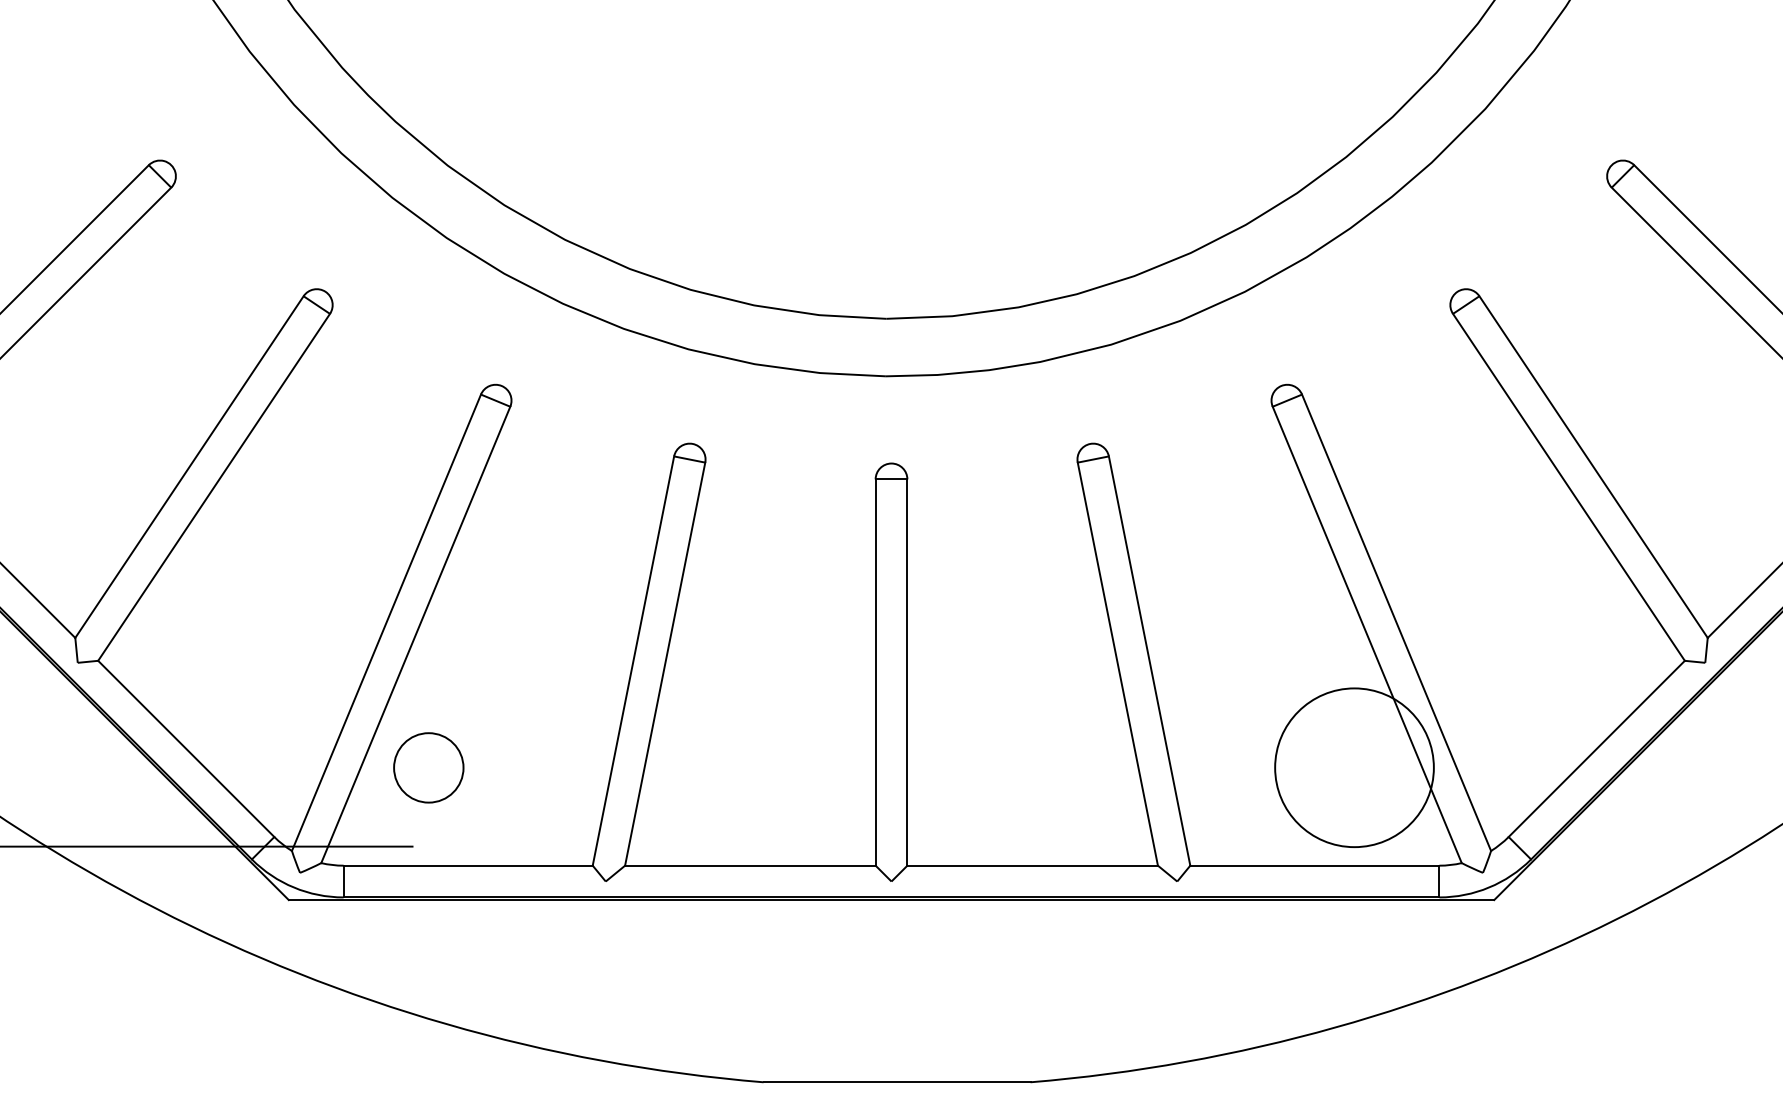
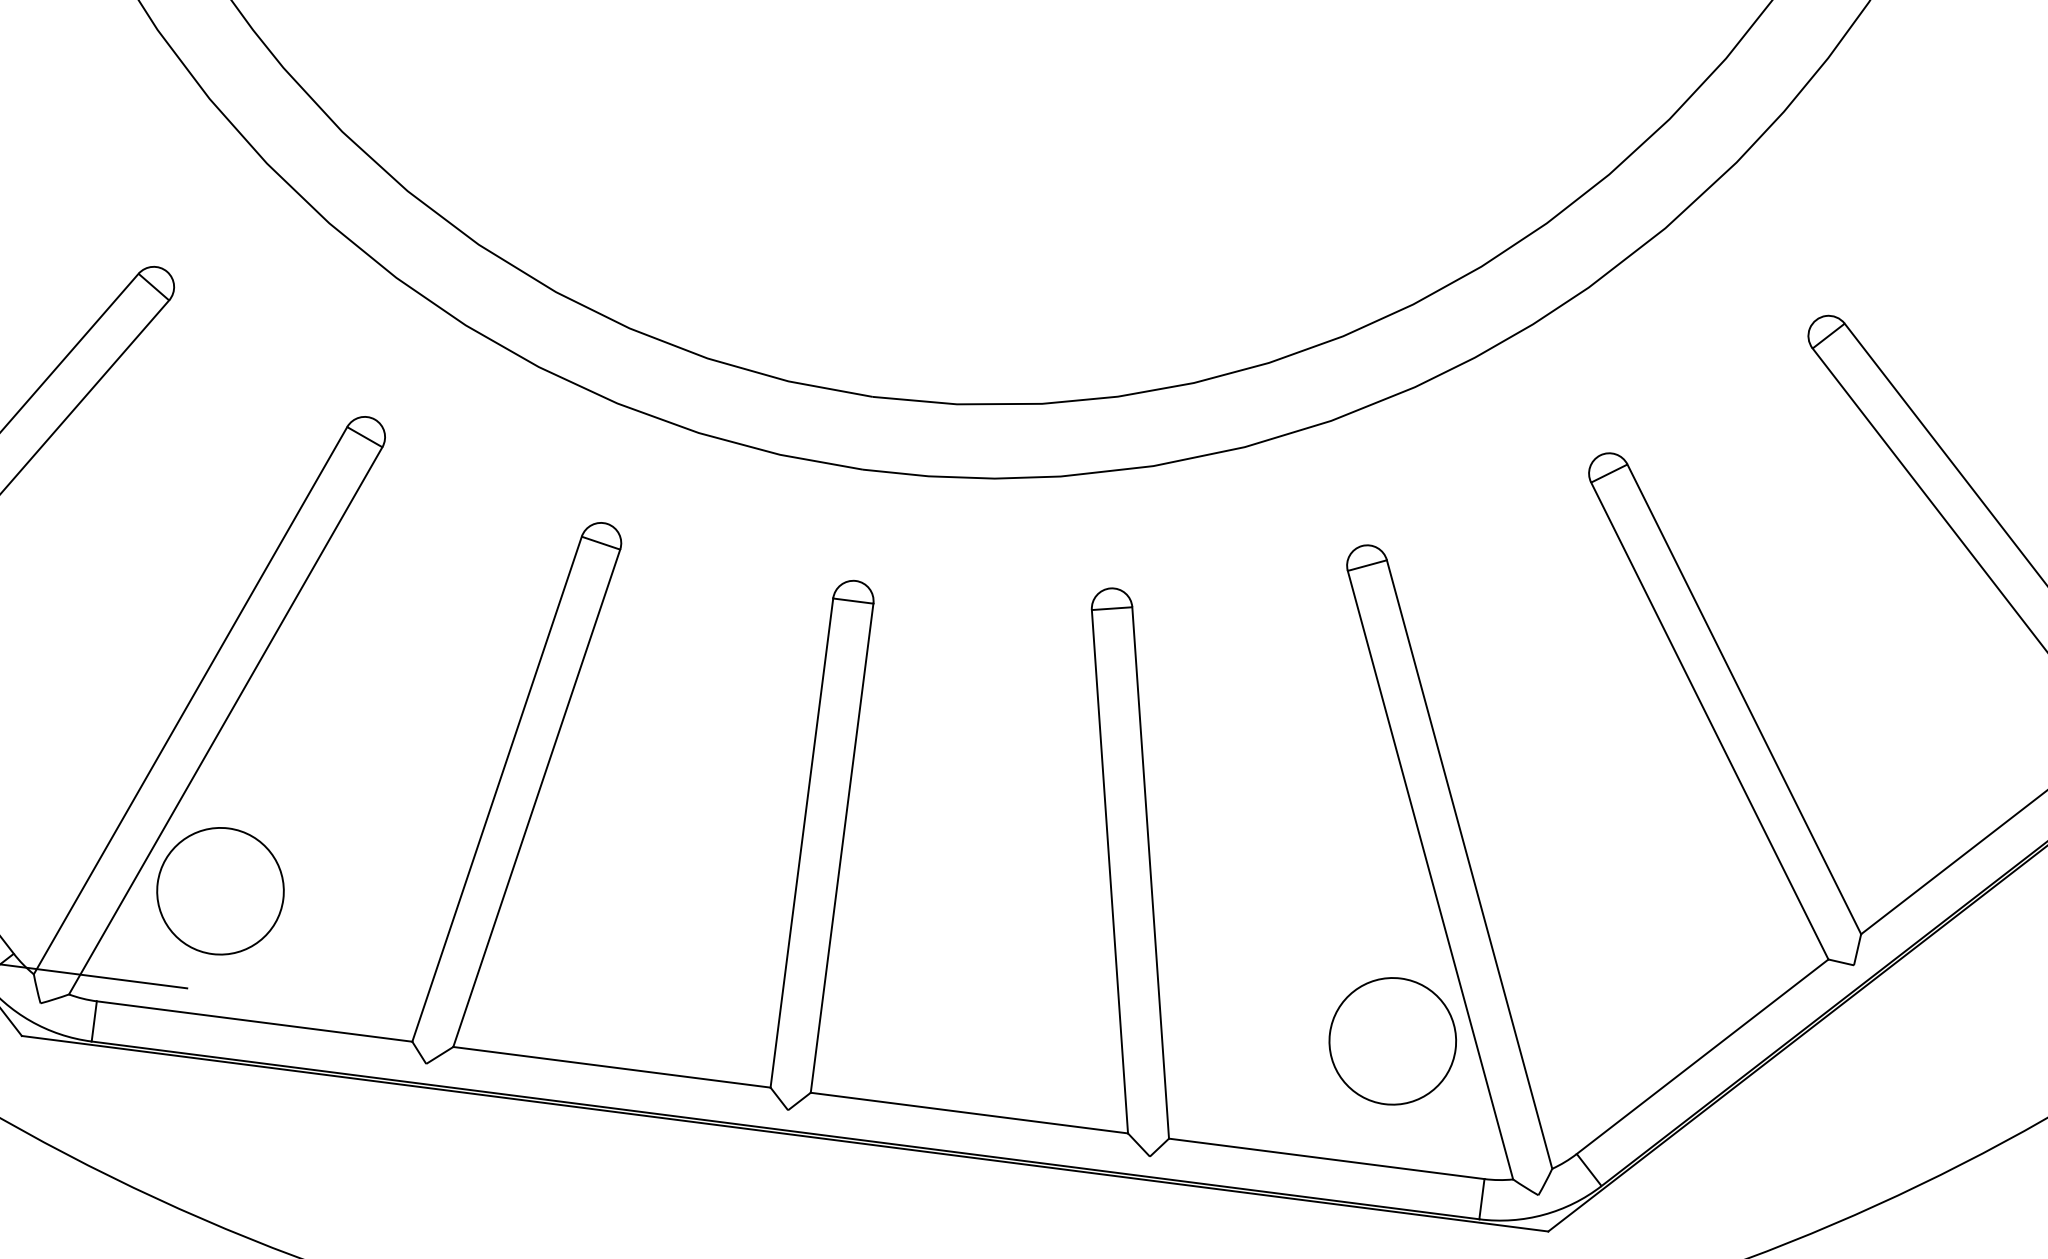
circle: (428, 767) -> (220, 890), size x1.43
circle: (1354, 767) -> (1392, 1040), size x0.62

